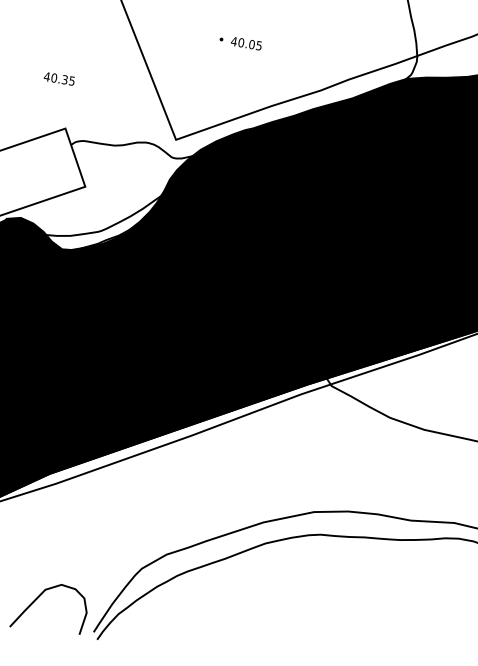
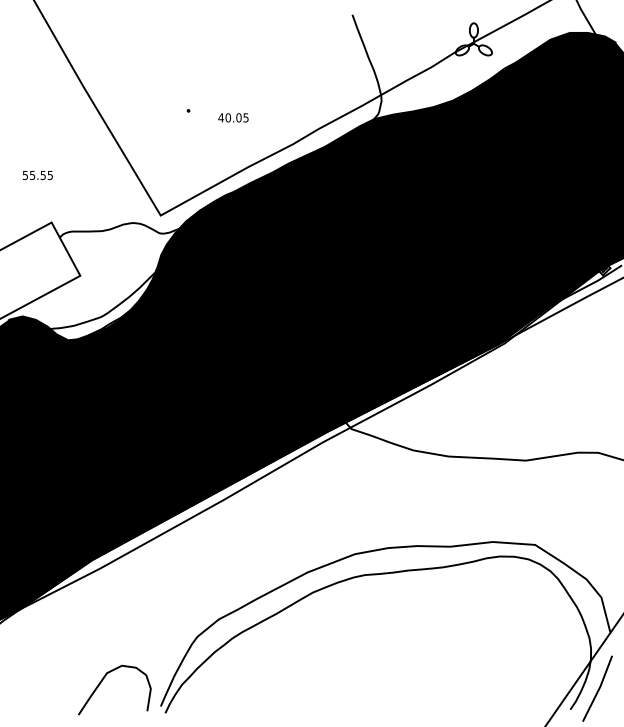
text: (246, 43) -> (233, 117), moved
text: (55, 78) -> (33, 175), 40.35 -> 55.55

